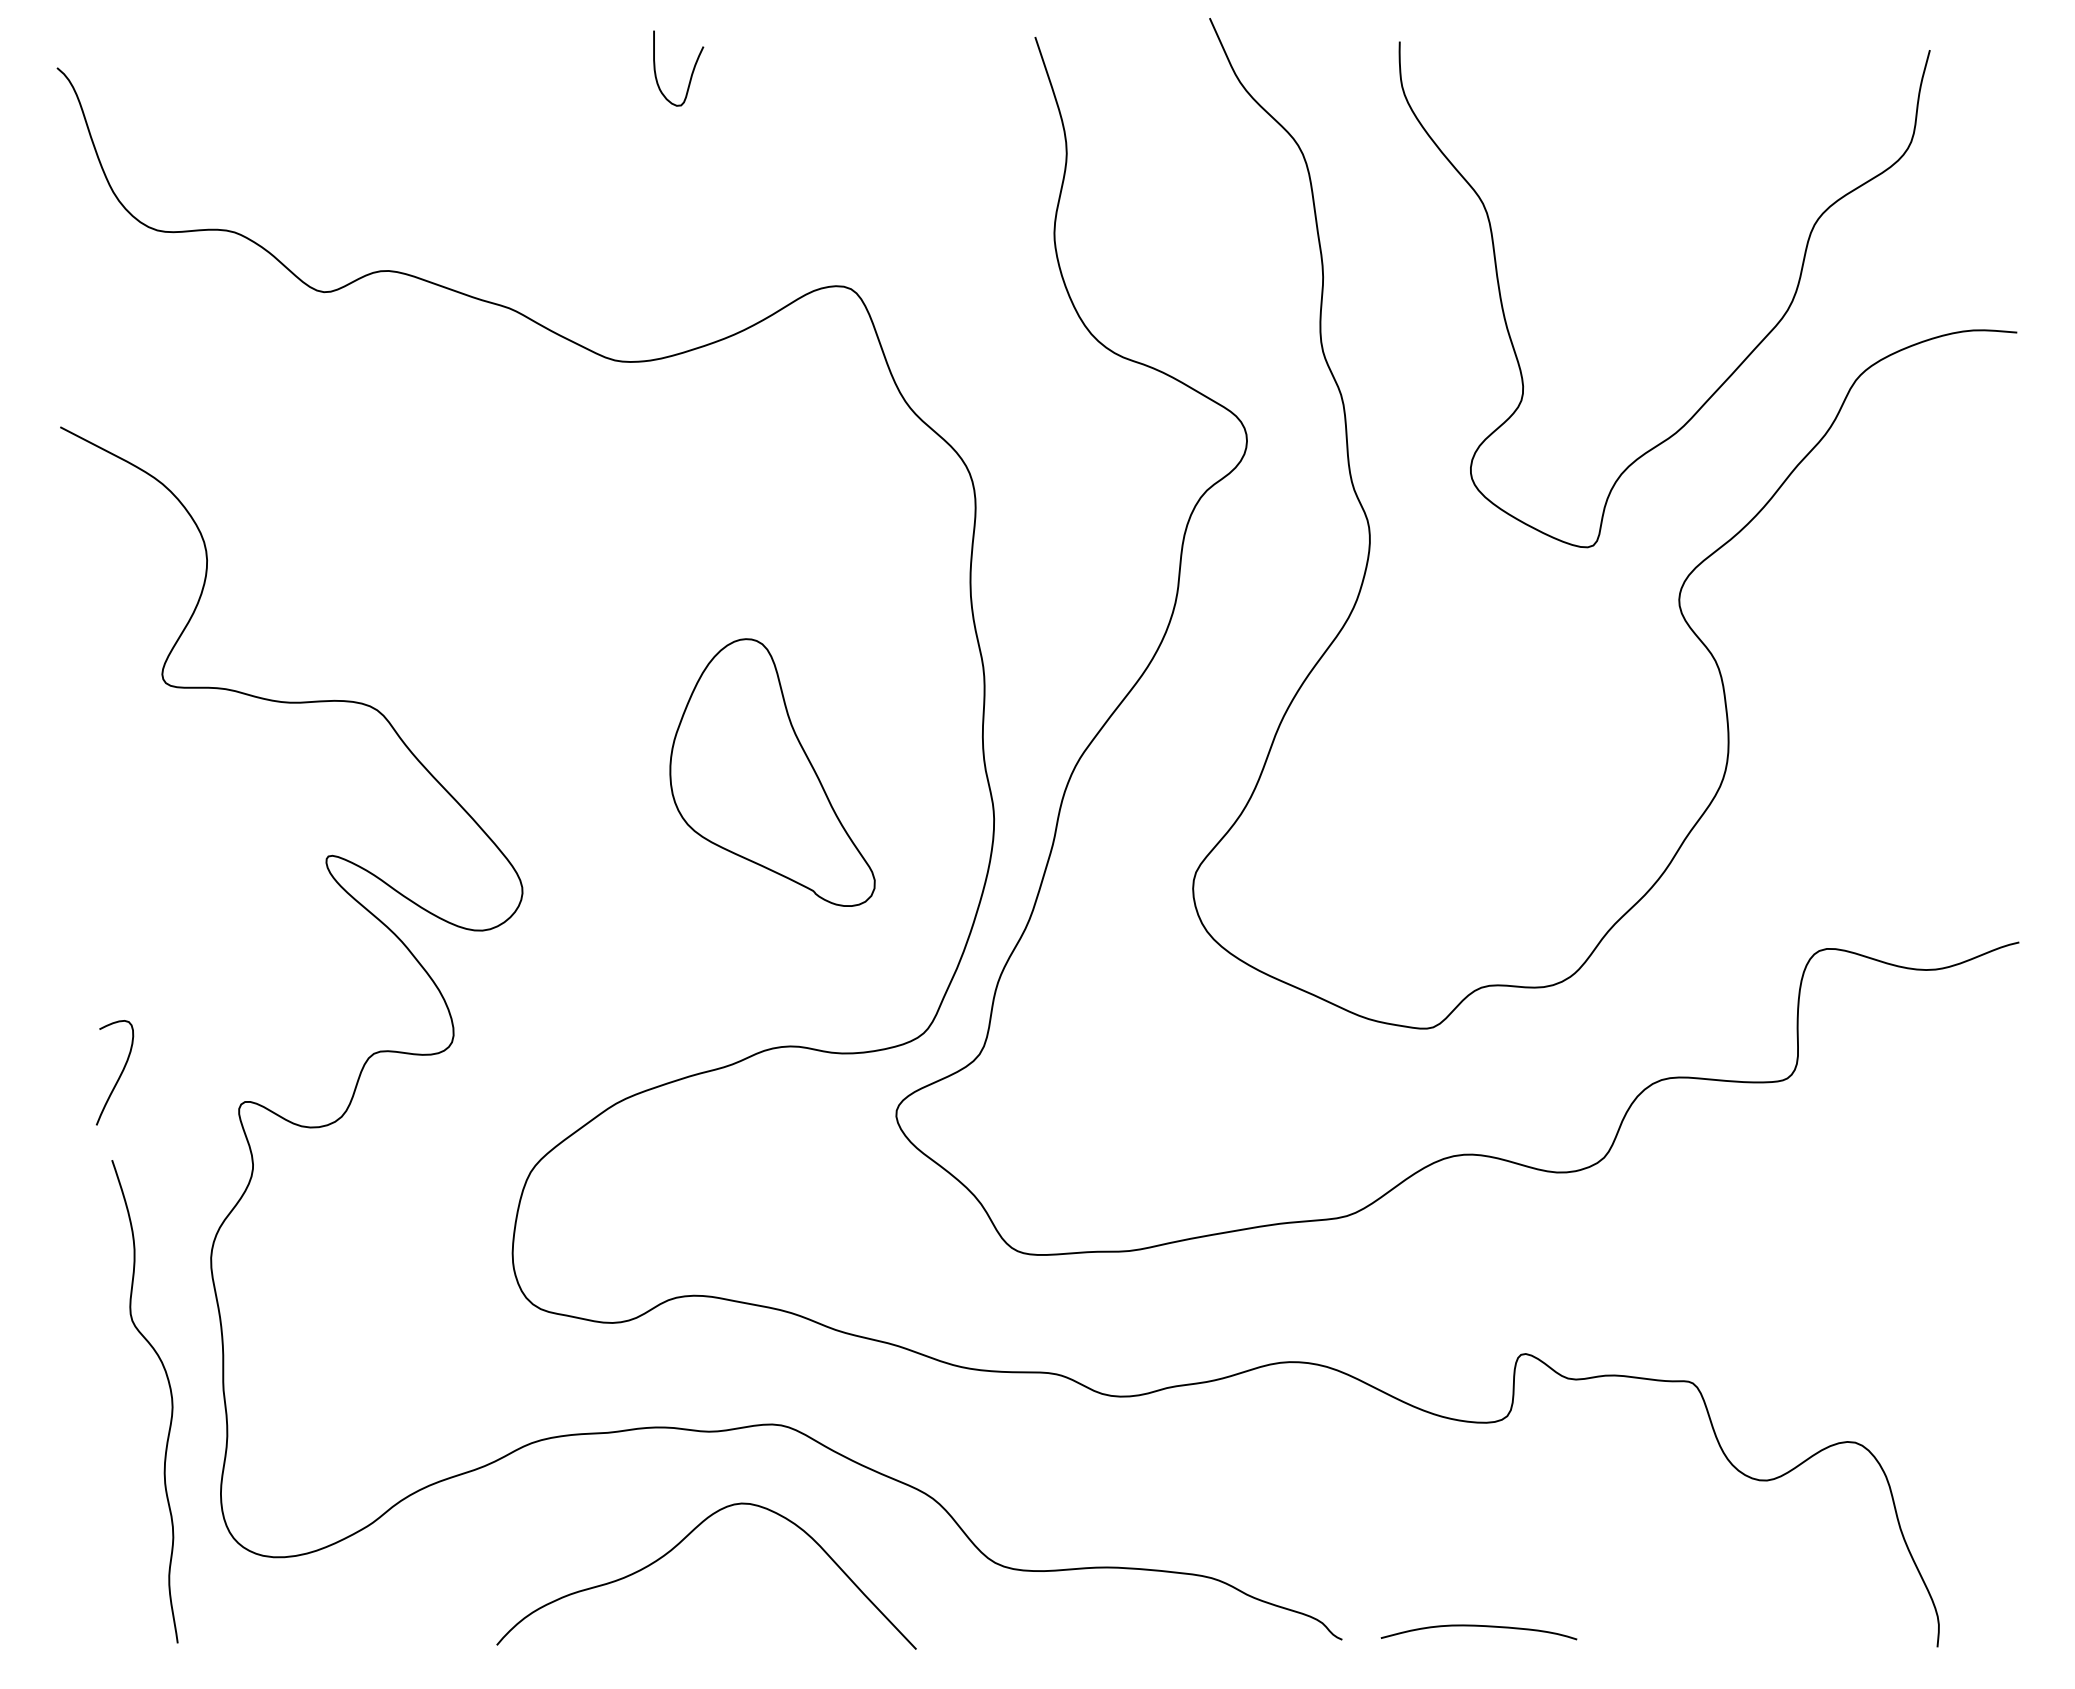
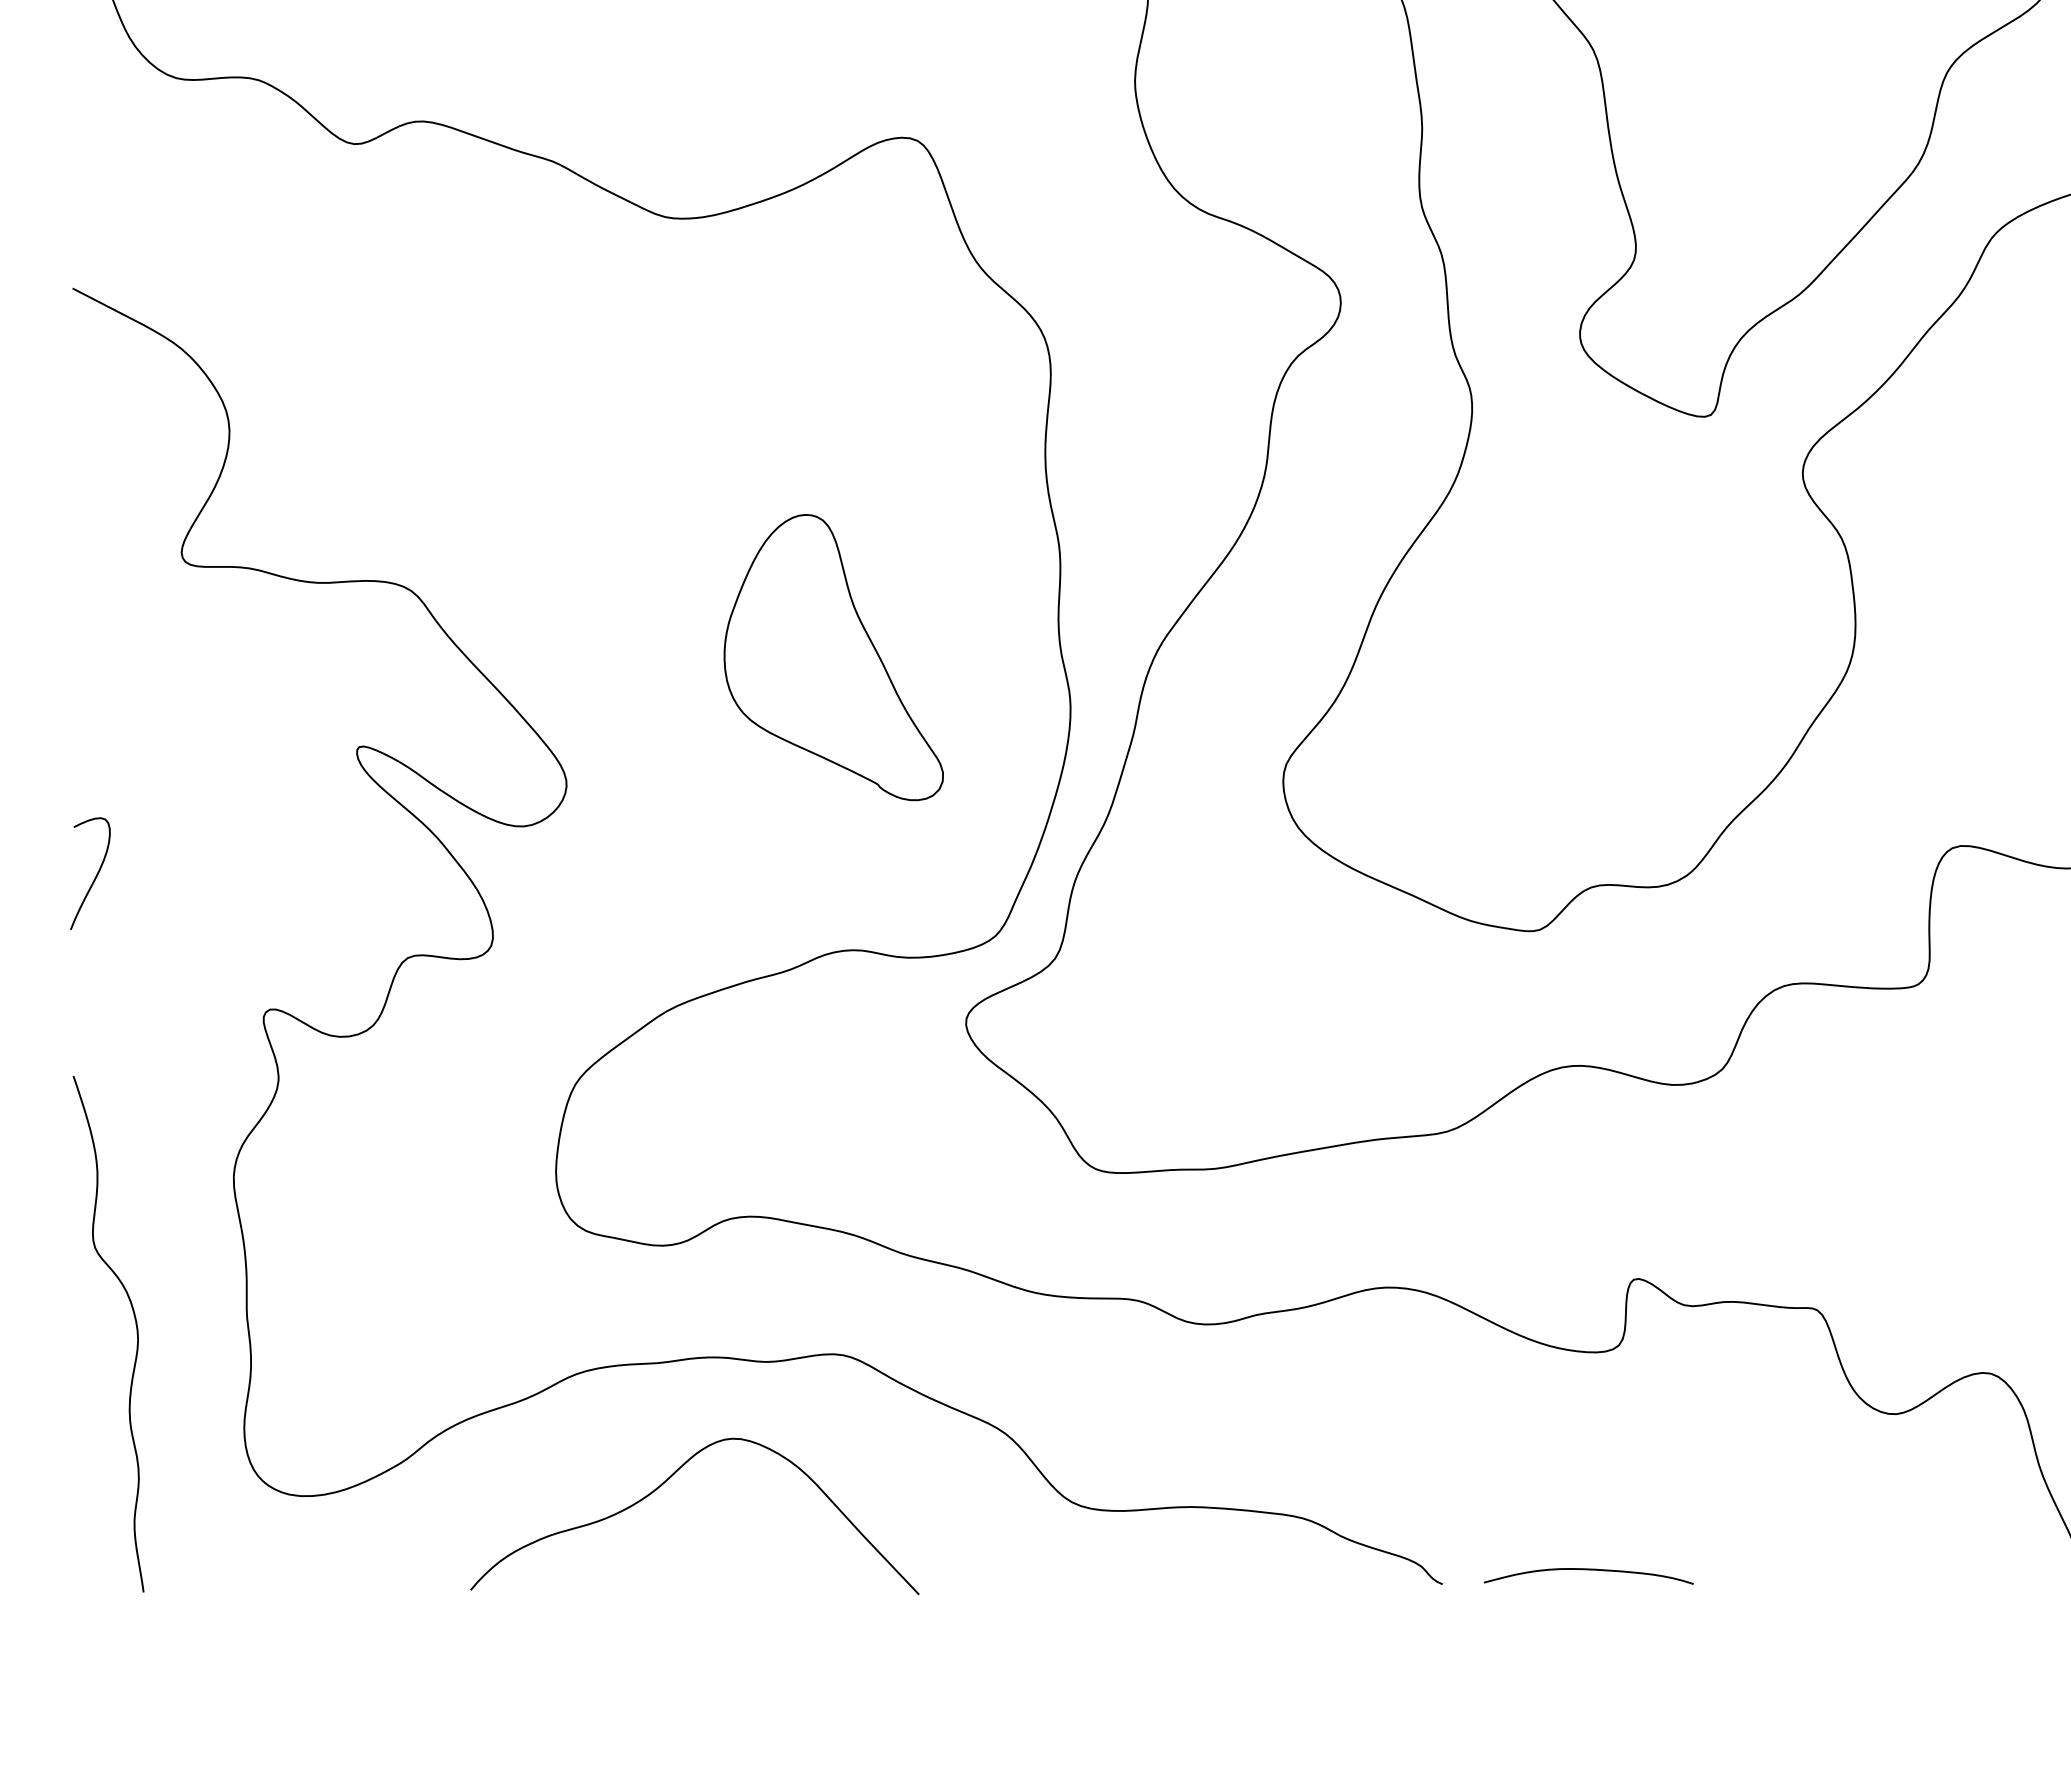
curve: (119, 1075) -> (95, 876), moved
curve: (170, 1396) -> (135, 1328), moved
curve: (677, 1546) -> (663, 1484), moved

